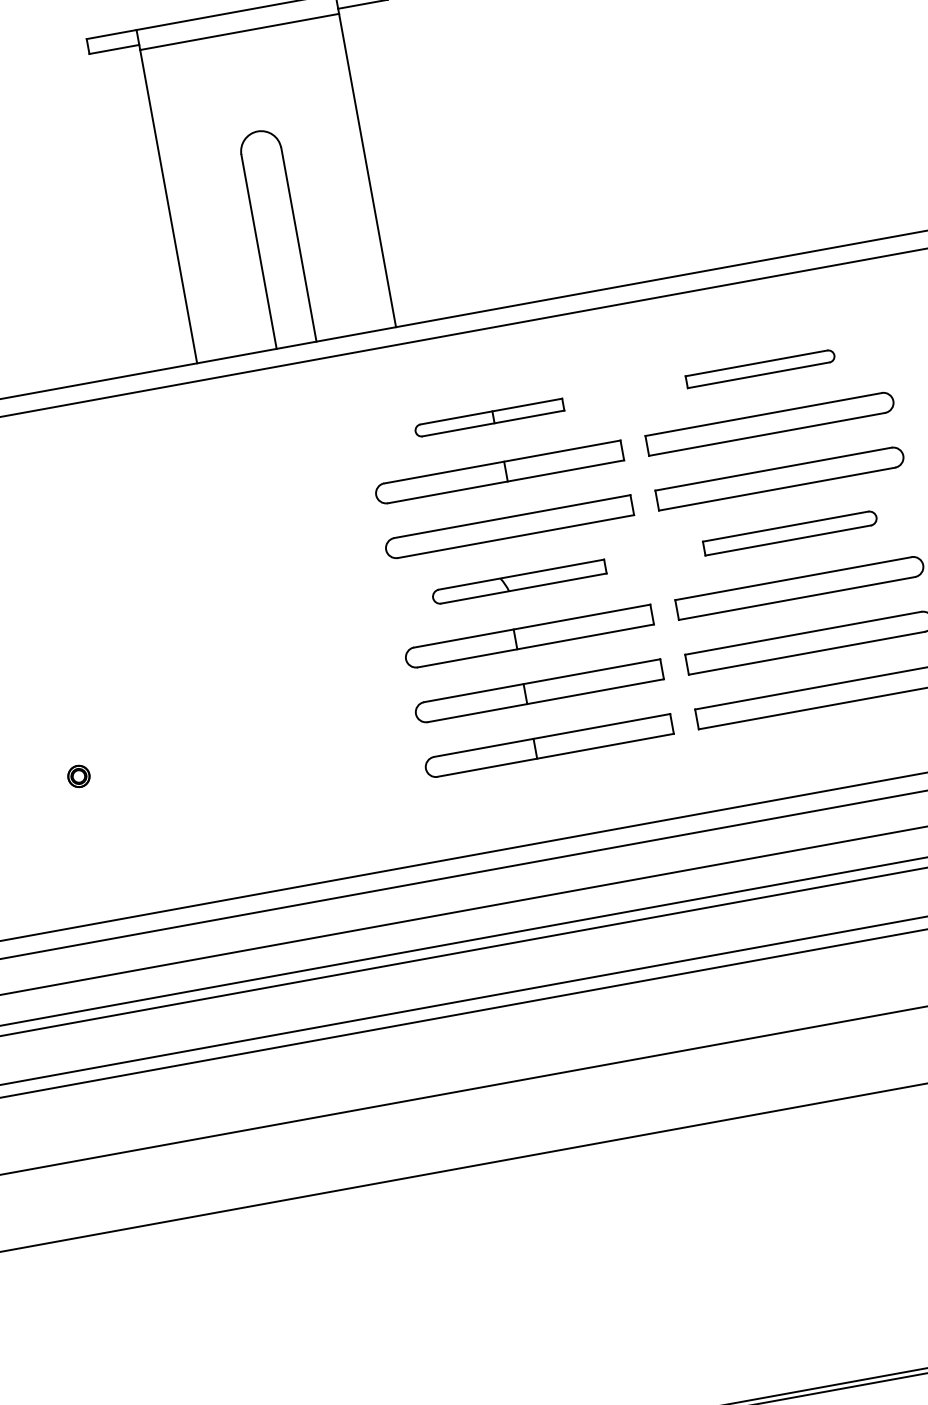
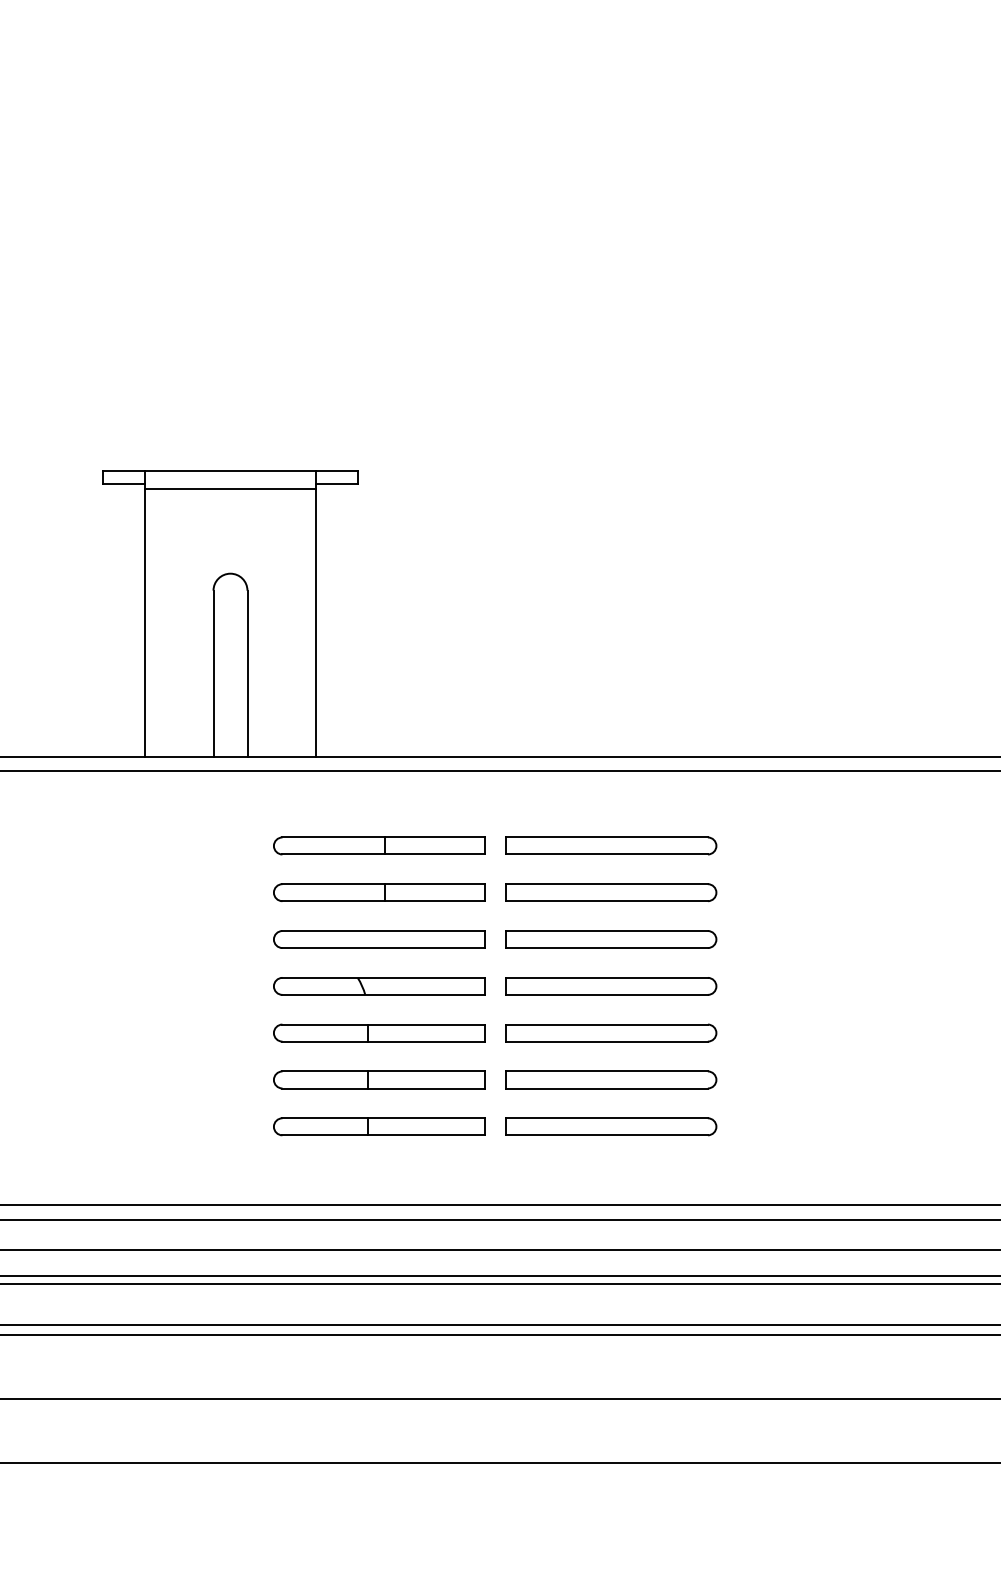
part: (760, 368) -> (611, 845), size x1.67
part: (489, 417) -> (379, 845), size x1.67
part: (790, 533) -> (611, 986), size x1.43
part: (519, 582) -> (379, 986), size x1.43

